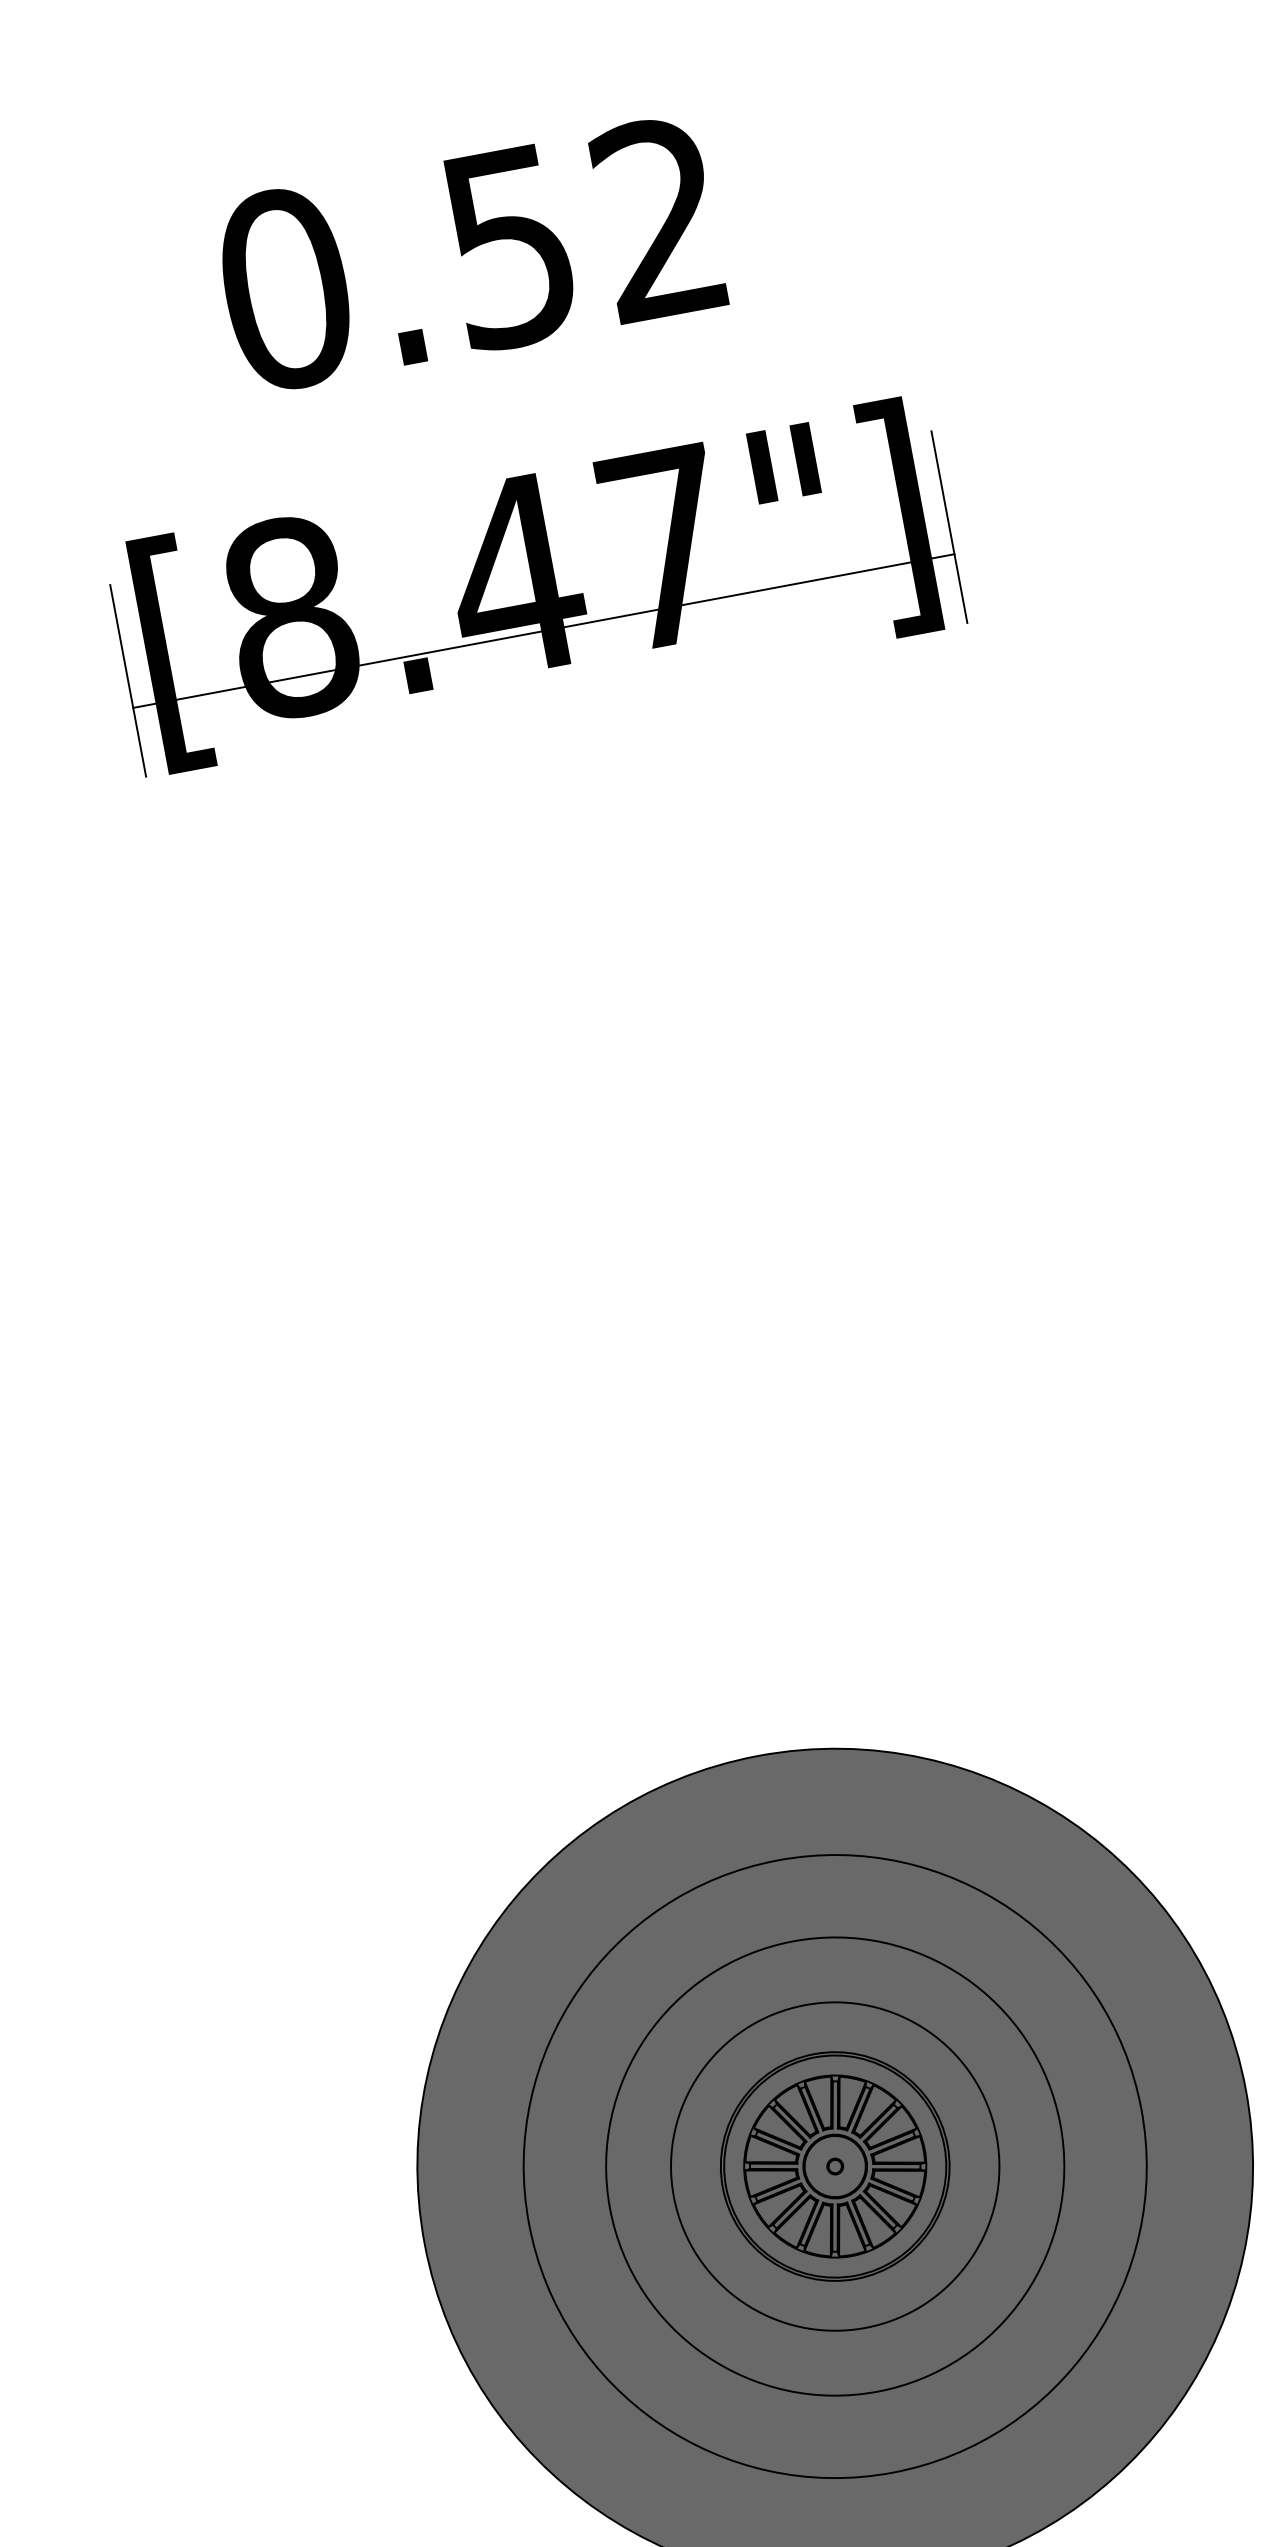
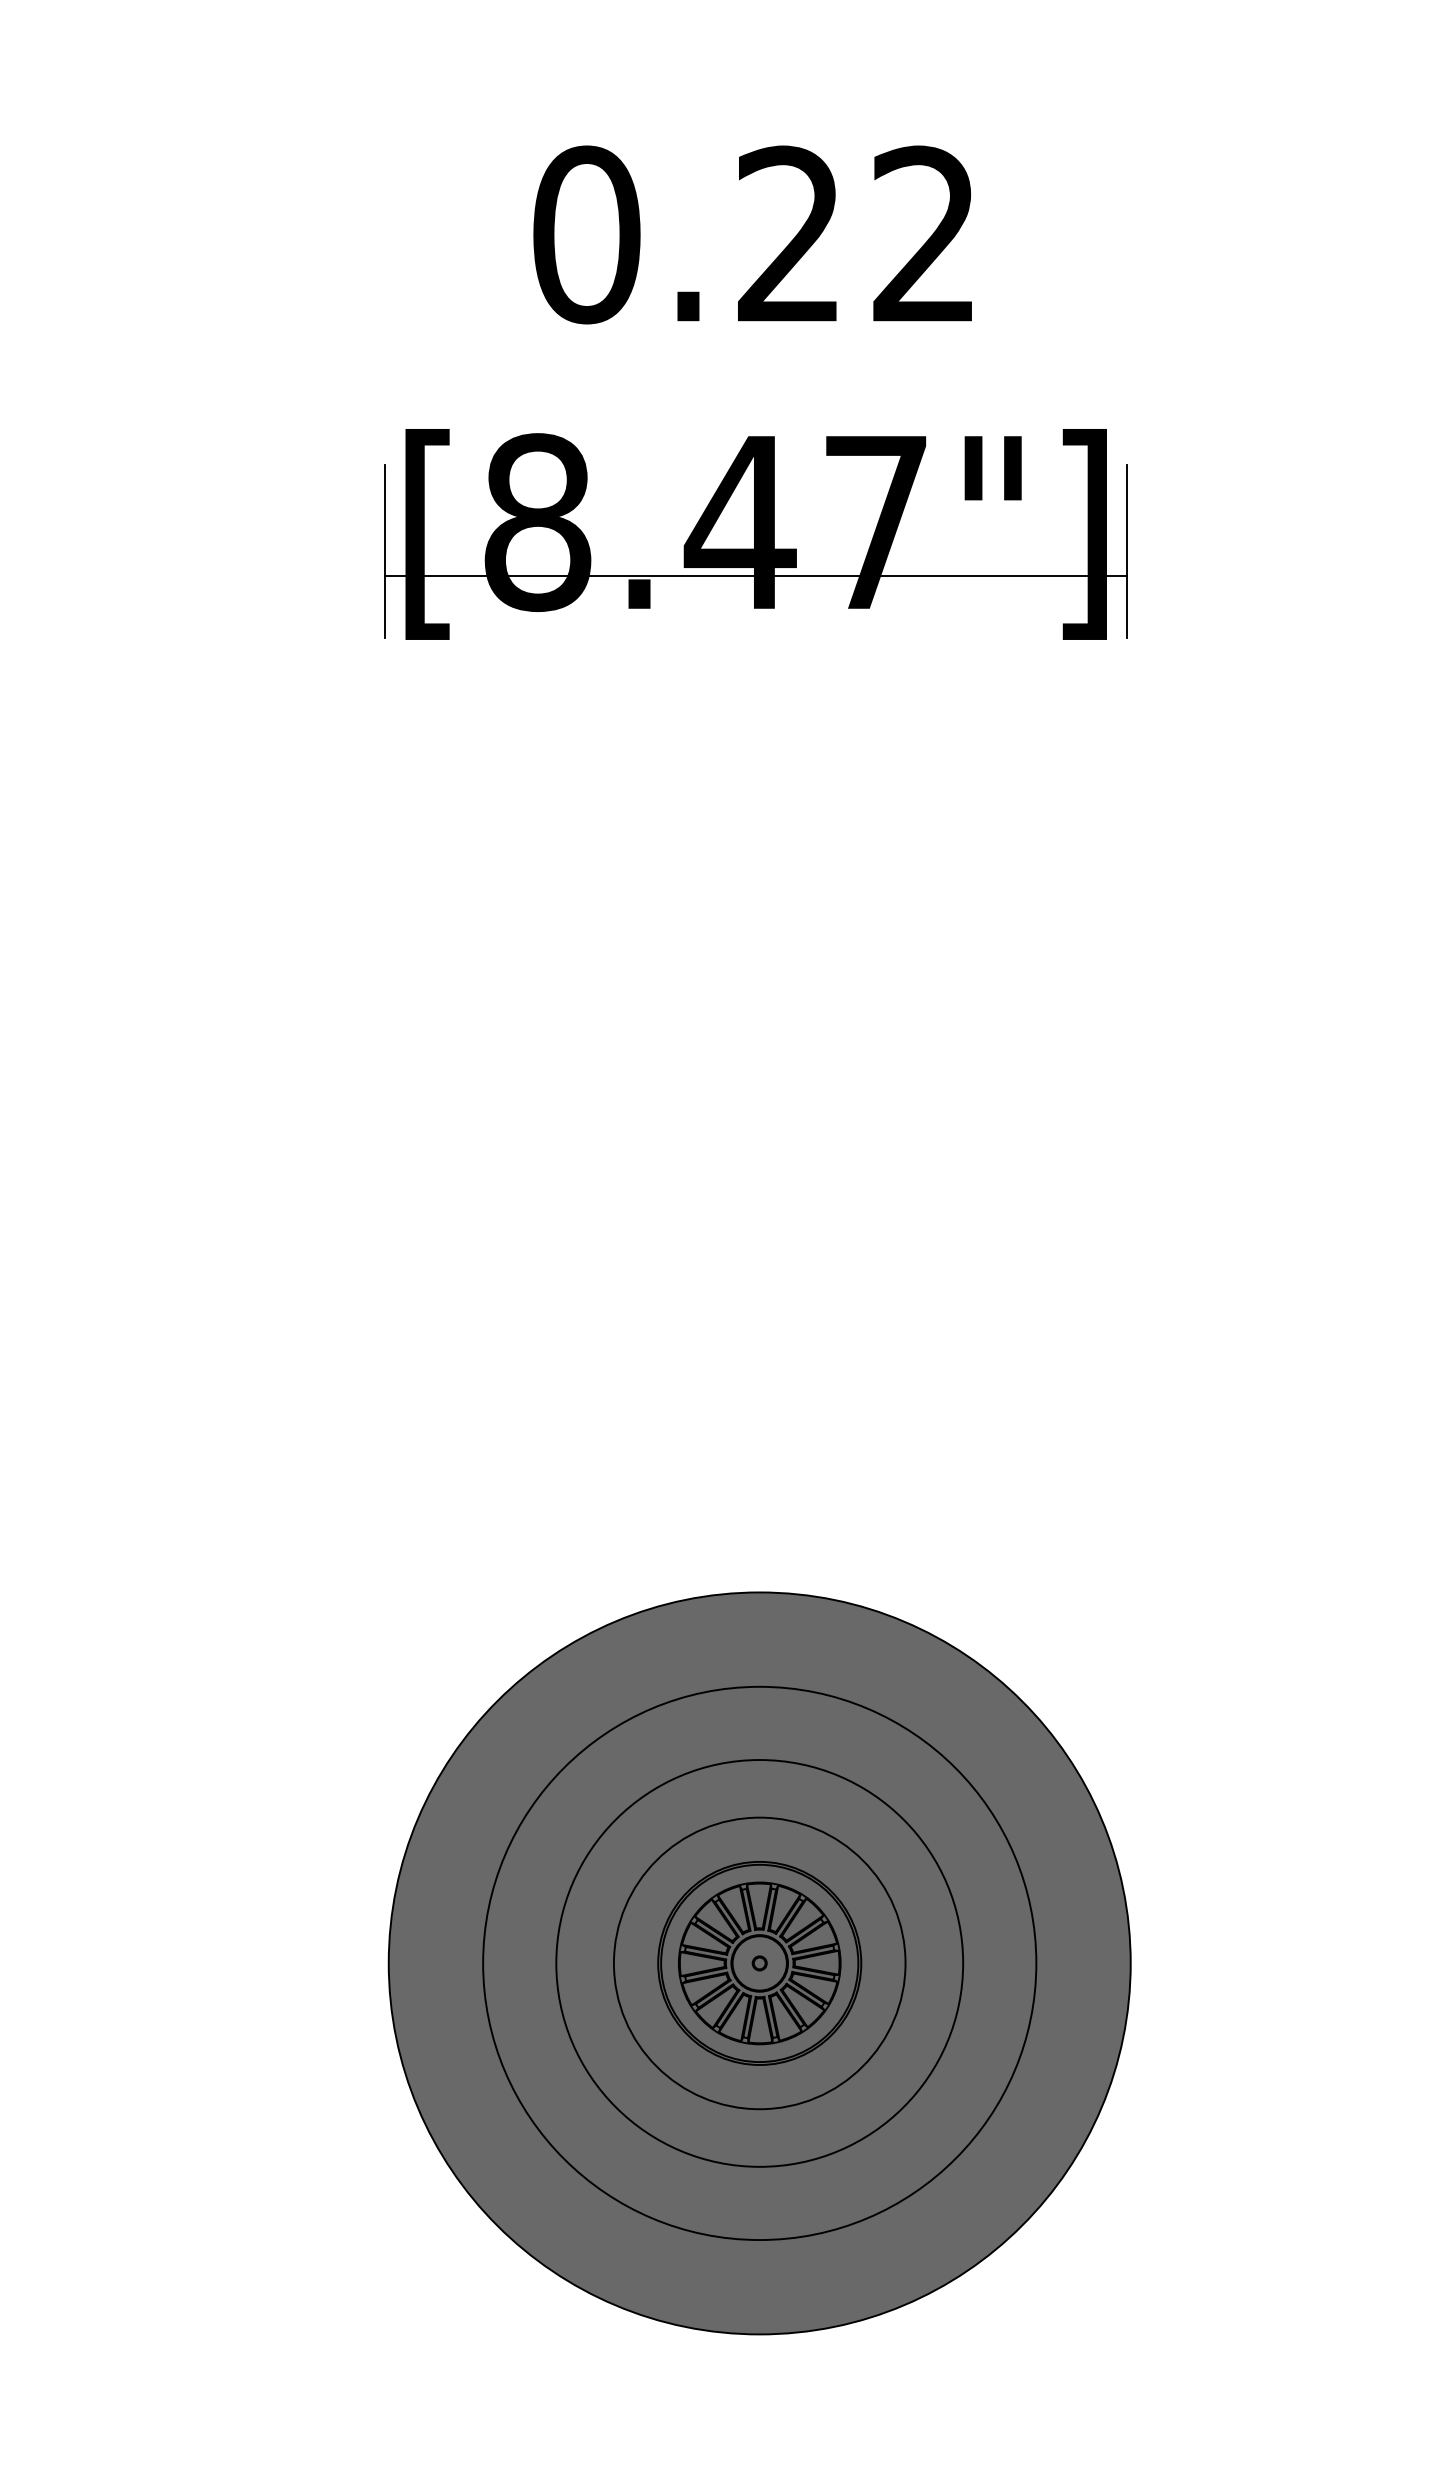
text: (508, 246) -> (788, 234), 0.52 -> 0.22

